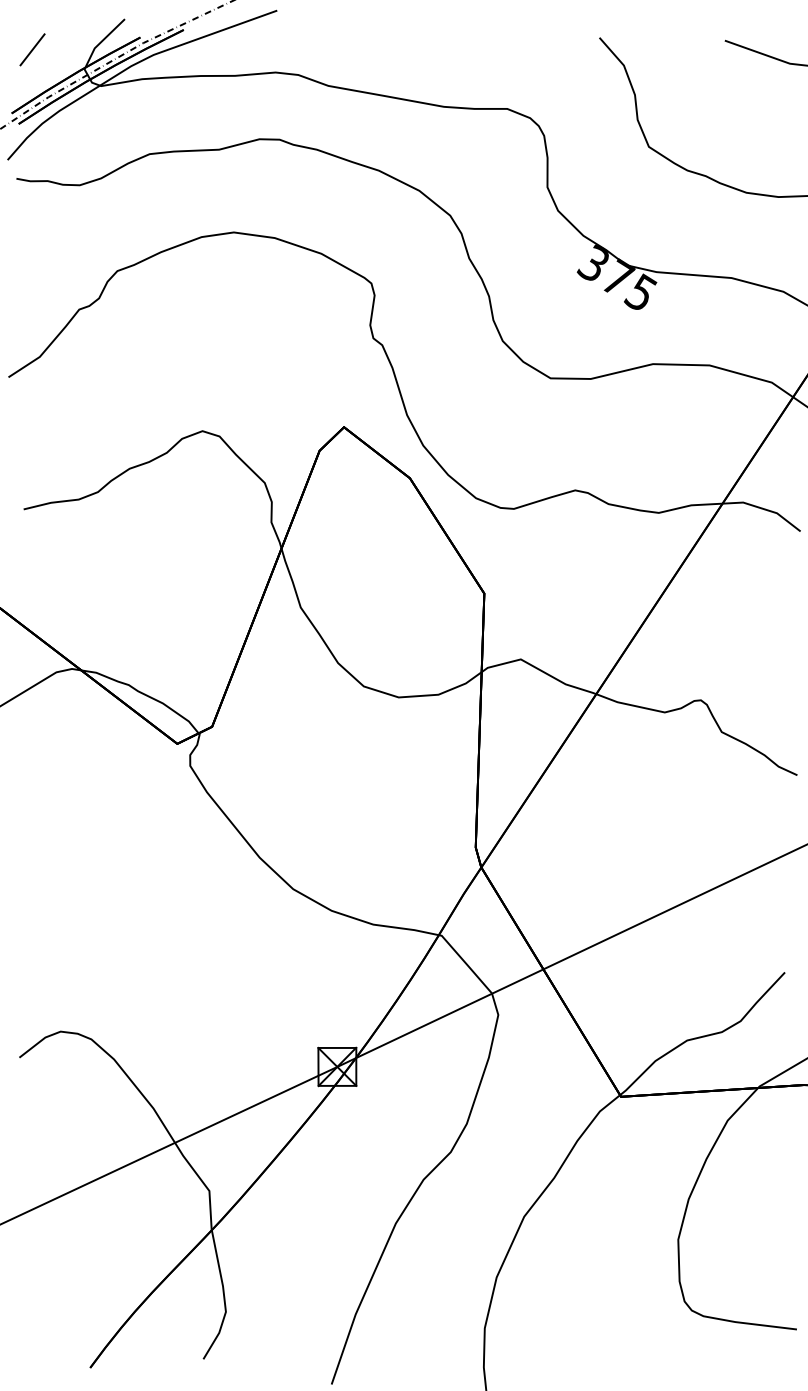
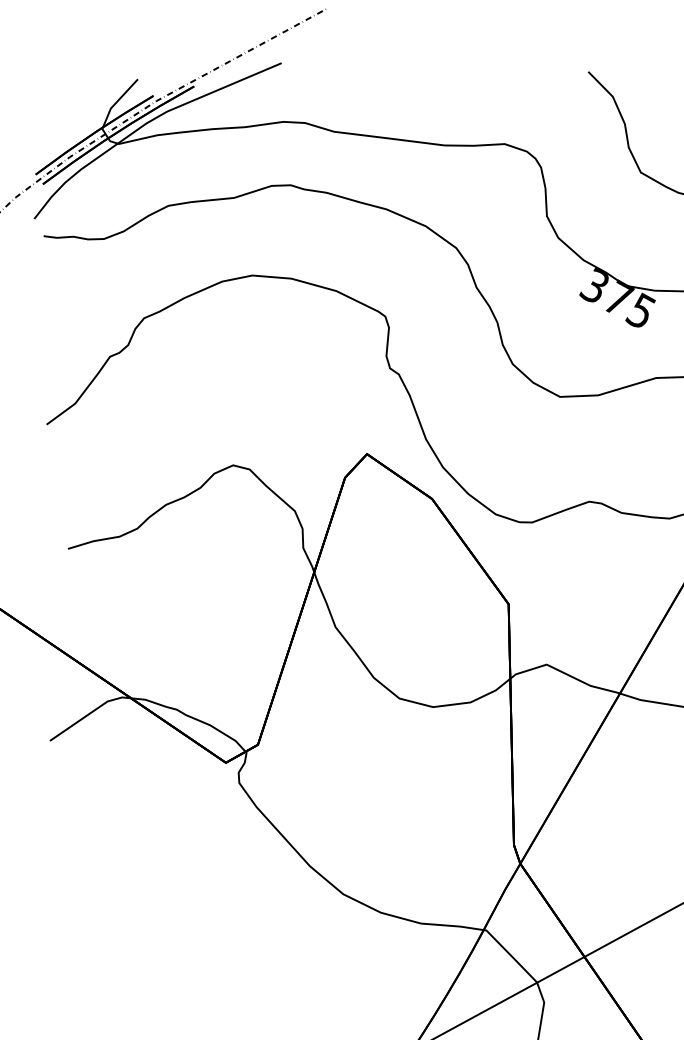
line: (32, 49) -> (52, 112), removed

